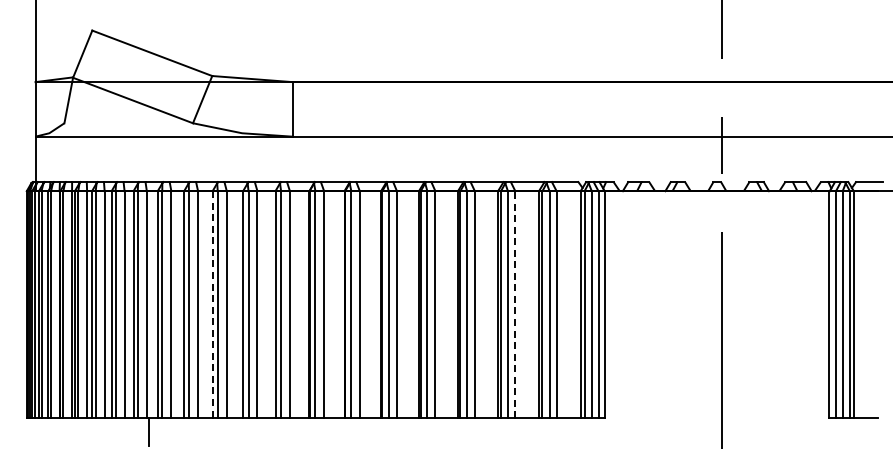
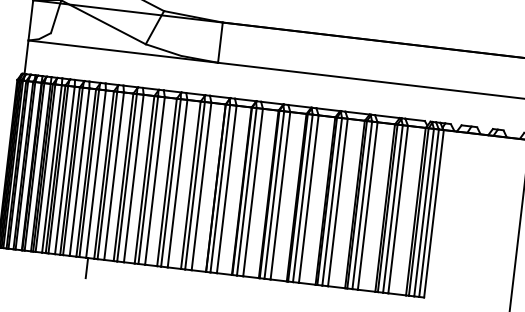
line: (212, 304) -> (144, 179), dashed -> solid
line: (515, 304) -> (367, 205), dashed -> solid

